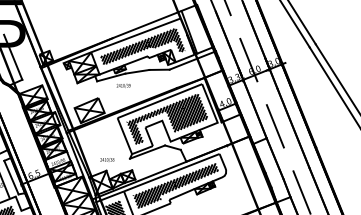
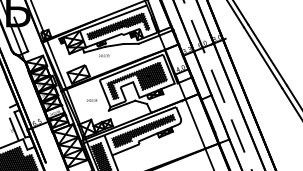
text: (106, 159) -> (91, 100), moved

